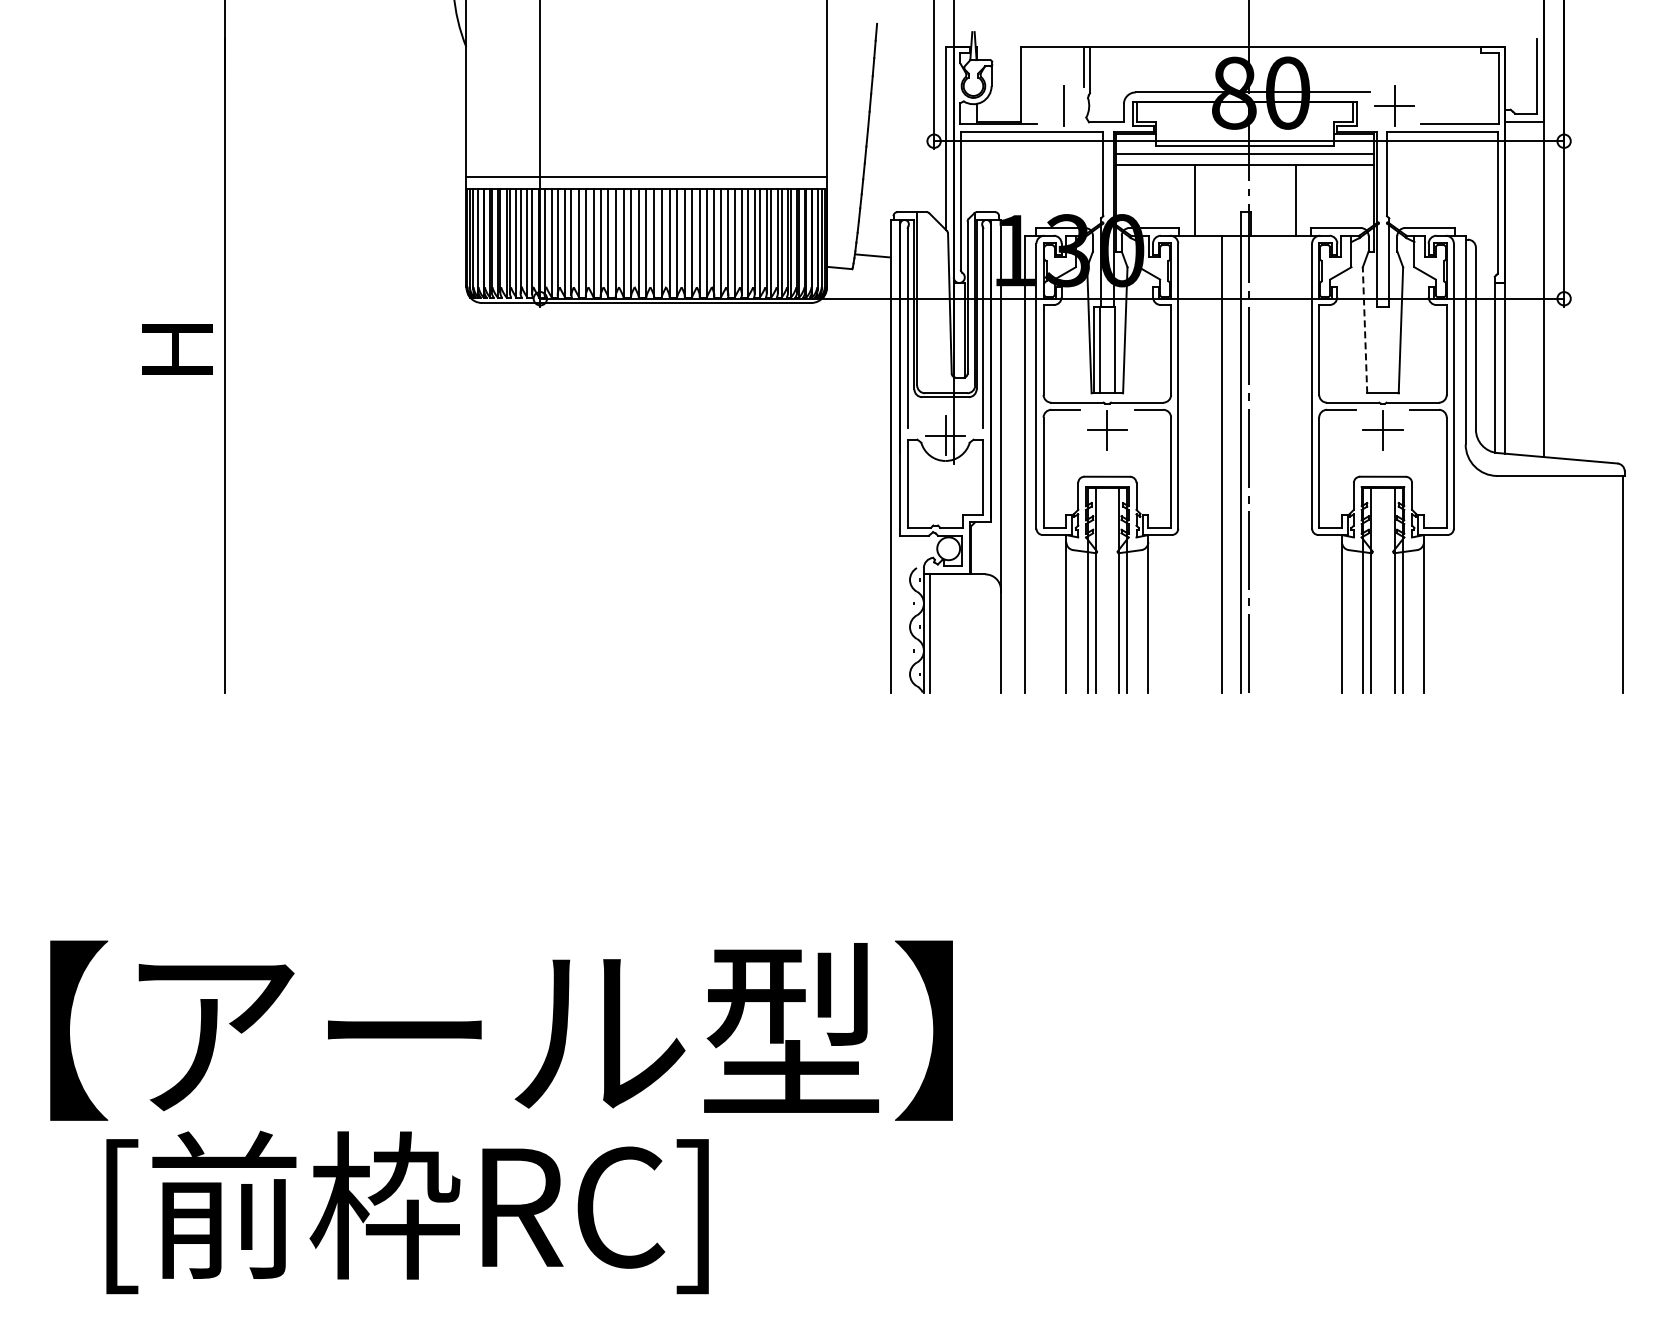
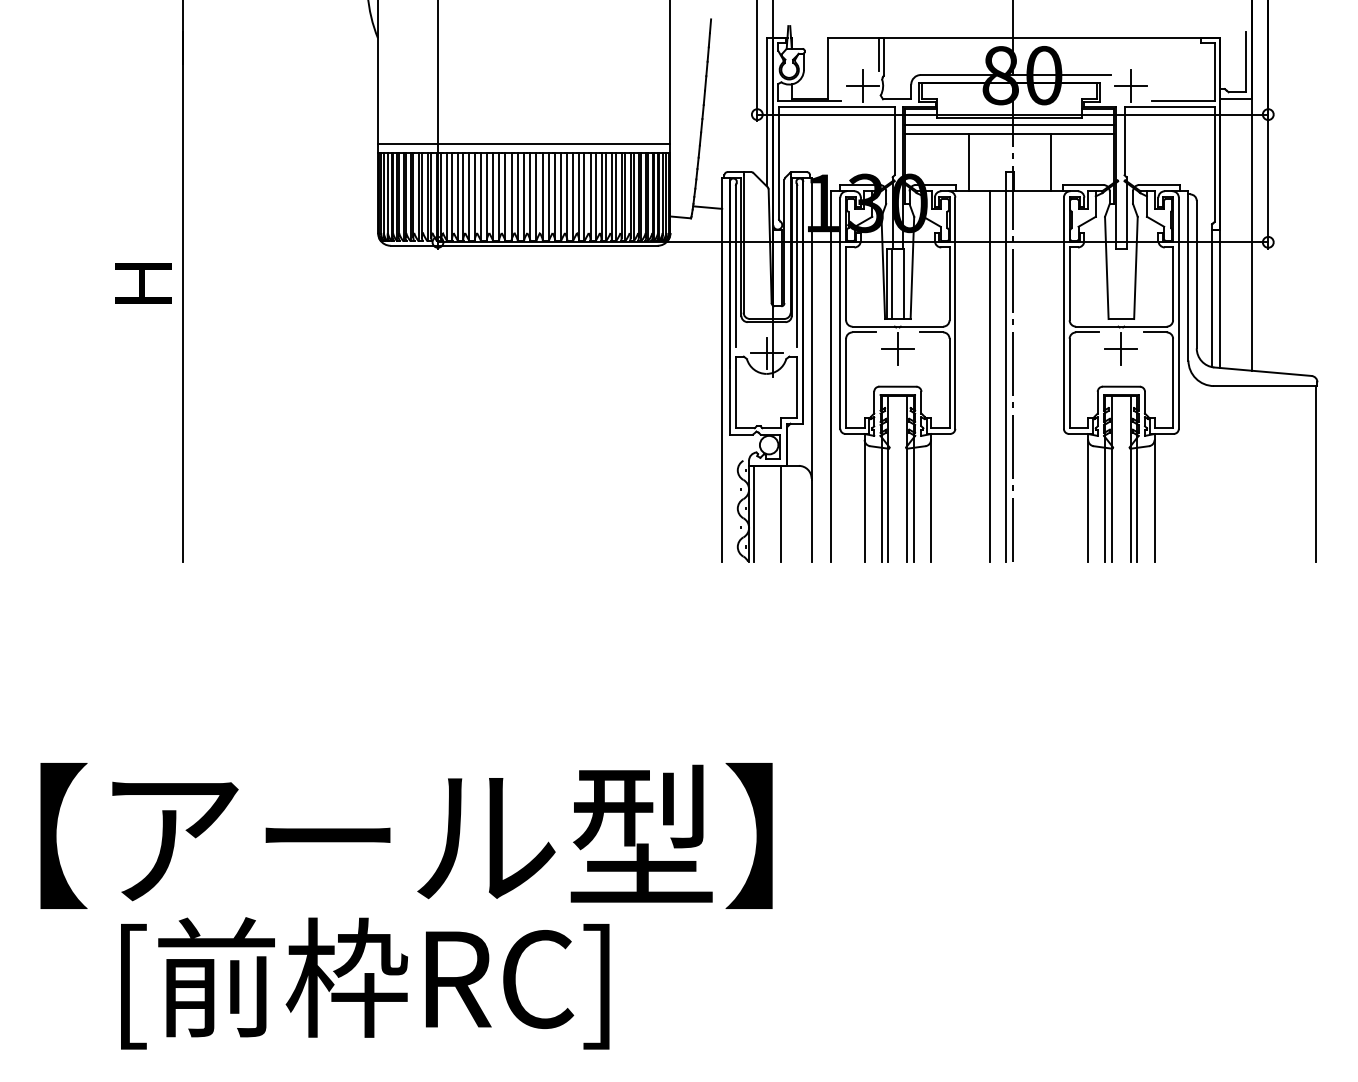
line: (1063, 105) -> (862, 85), added
line: (1365, 329) -> (1107, 267), dashed -> solid
line: (963, 633) -> (781, 513), added
text: (407, 1212) -> (365, 983), moved

